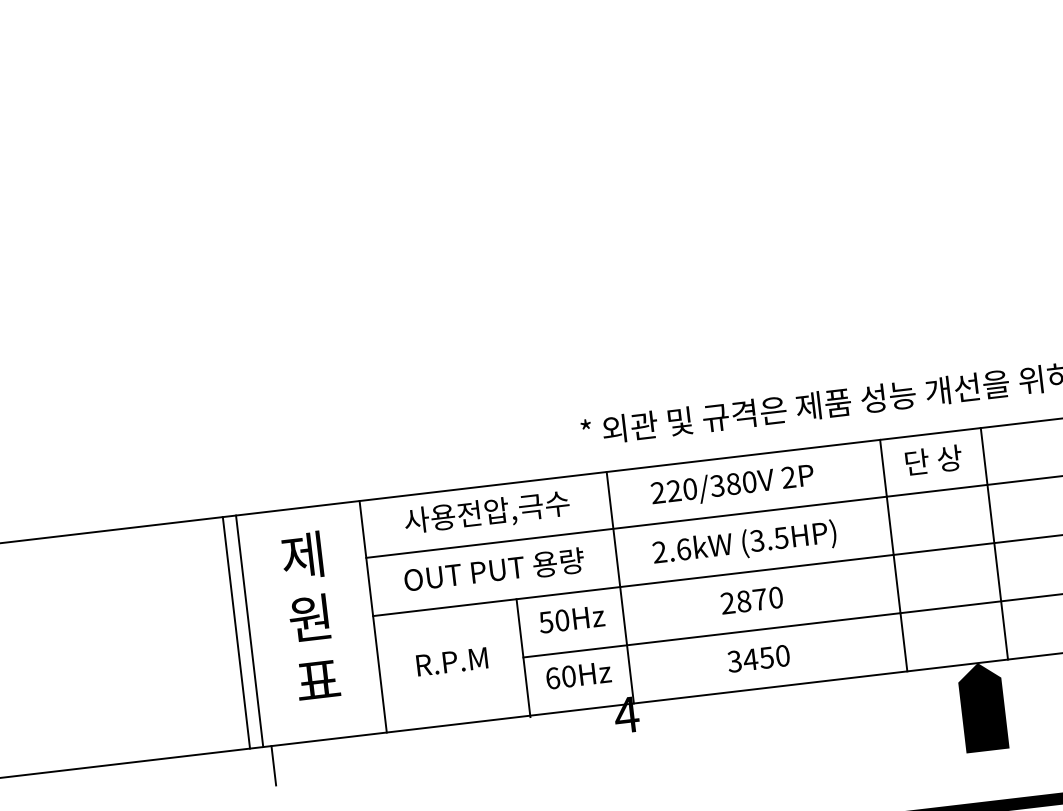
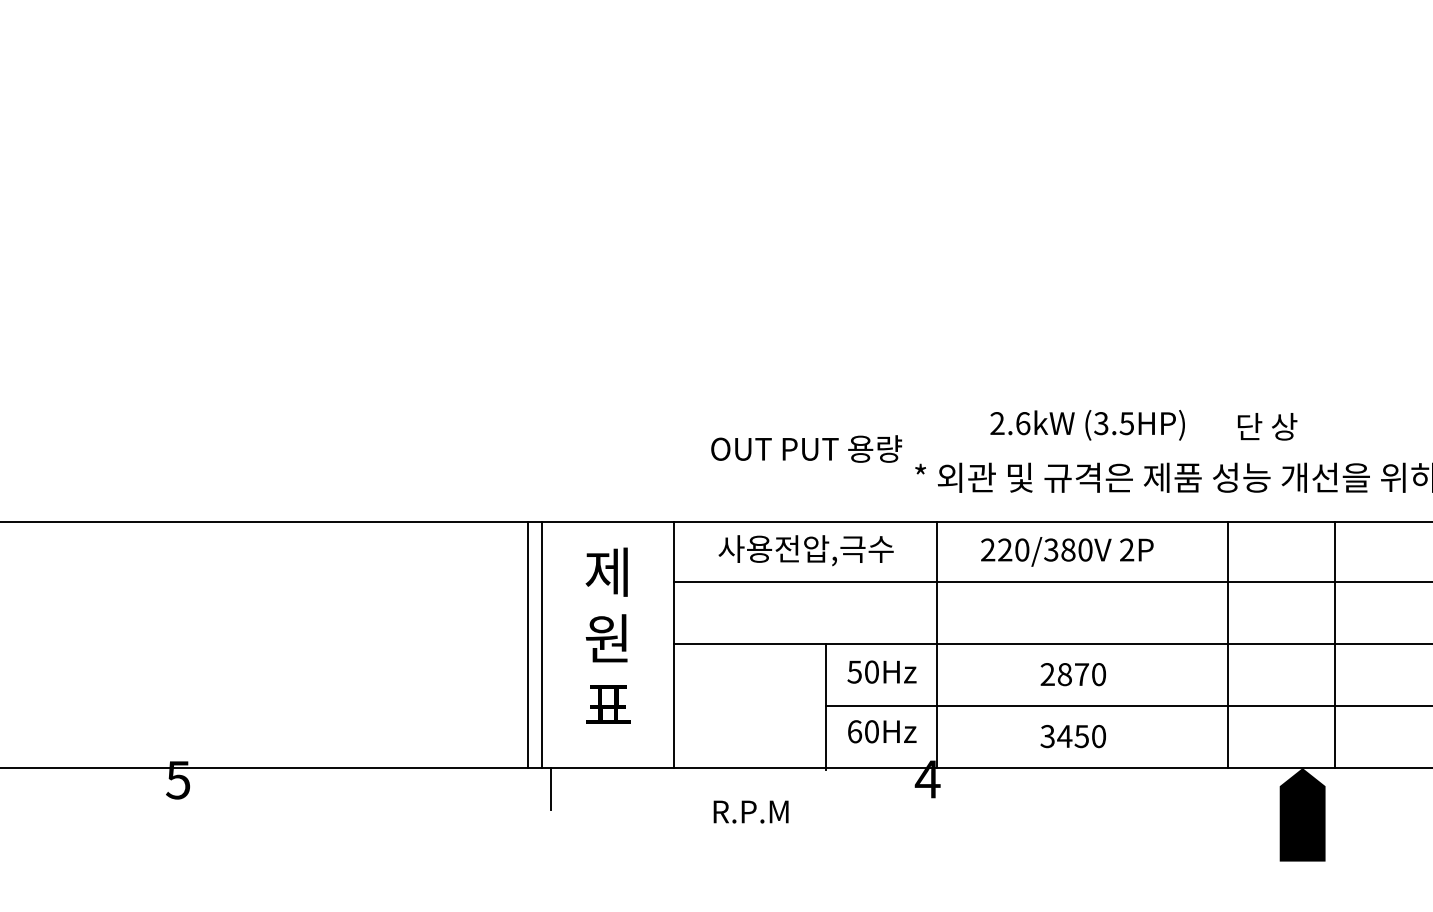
text: (933, 460) -> (1267, 426), moved
text: (744, 544) -> (1087, 425), moved
text: (494, 569) -> (806, 448), moved
text: (451, 661) -> (750, 811), moved

